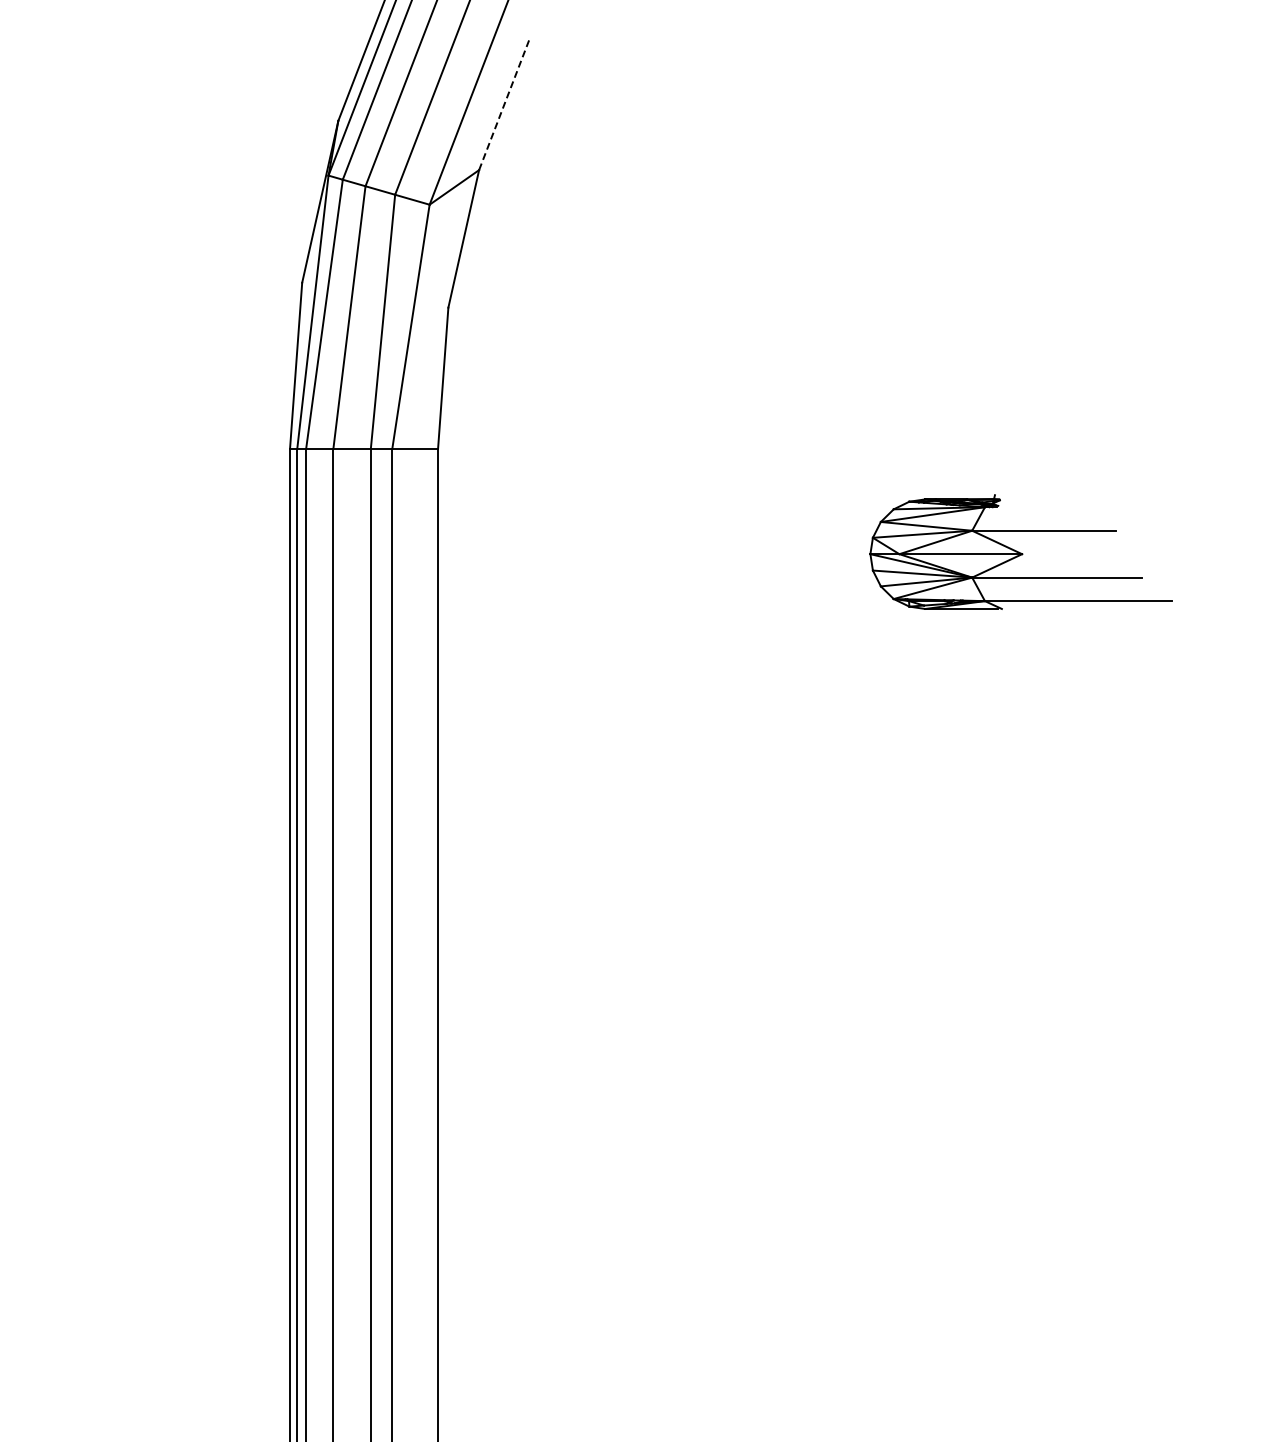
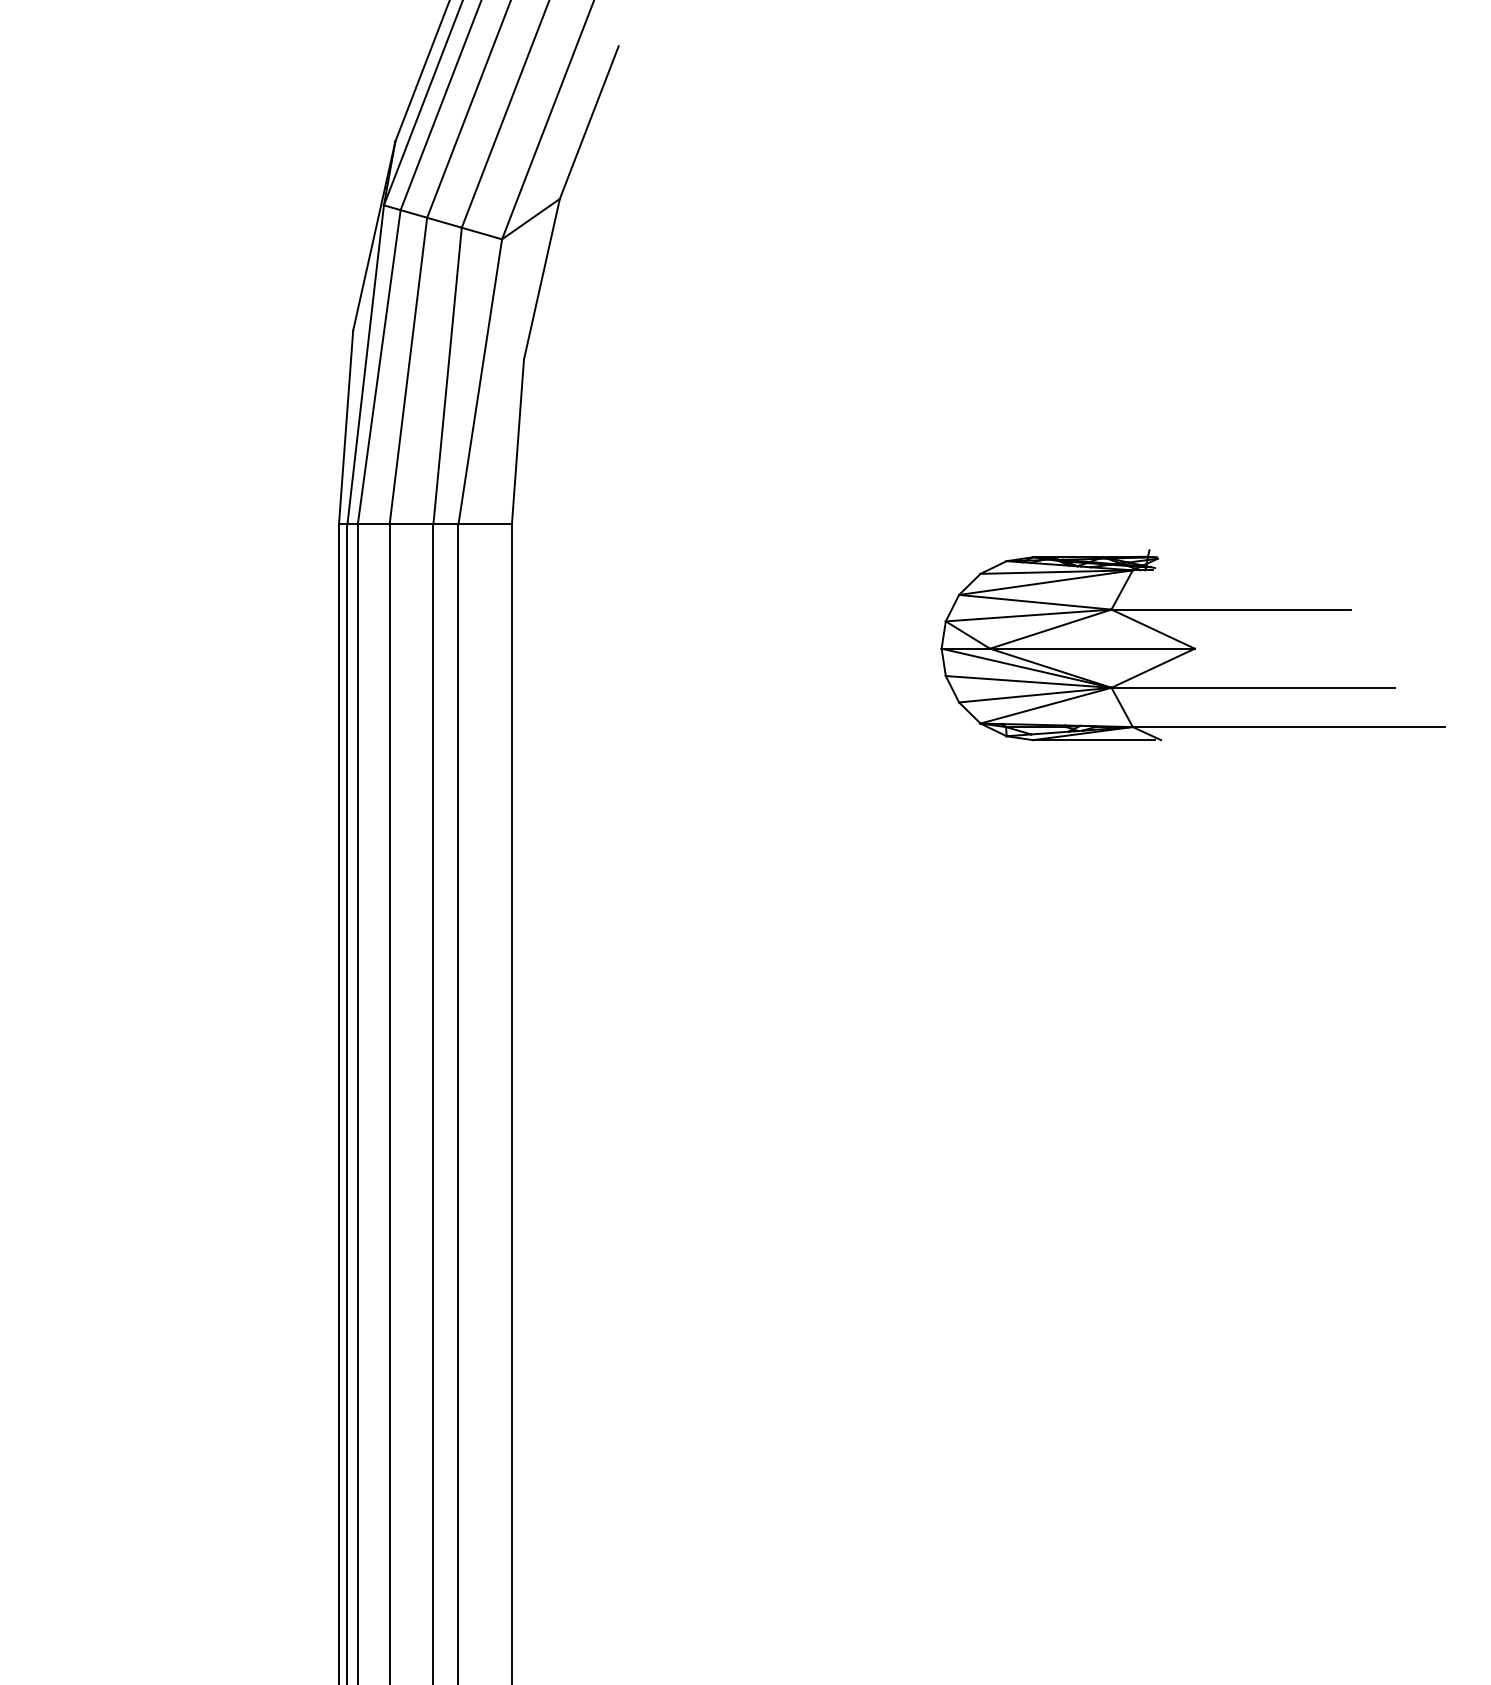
line: (504, 104) -> (589, 122), dashed -> solid
part: (1020, 551) -> (1192, 644), size x1.43

